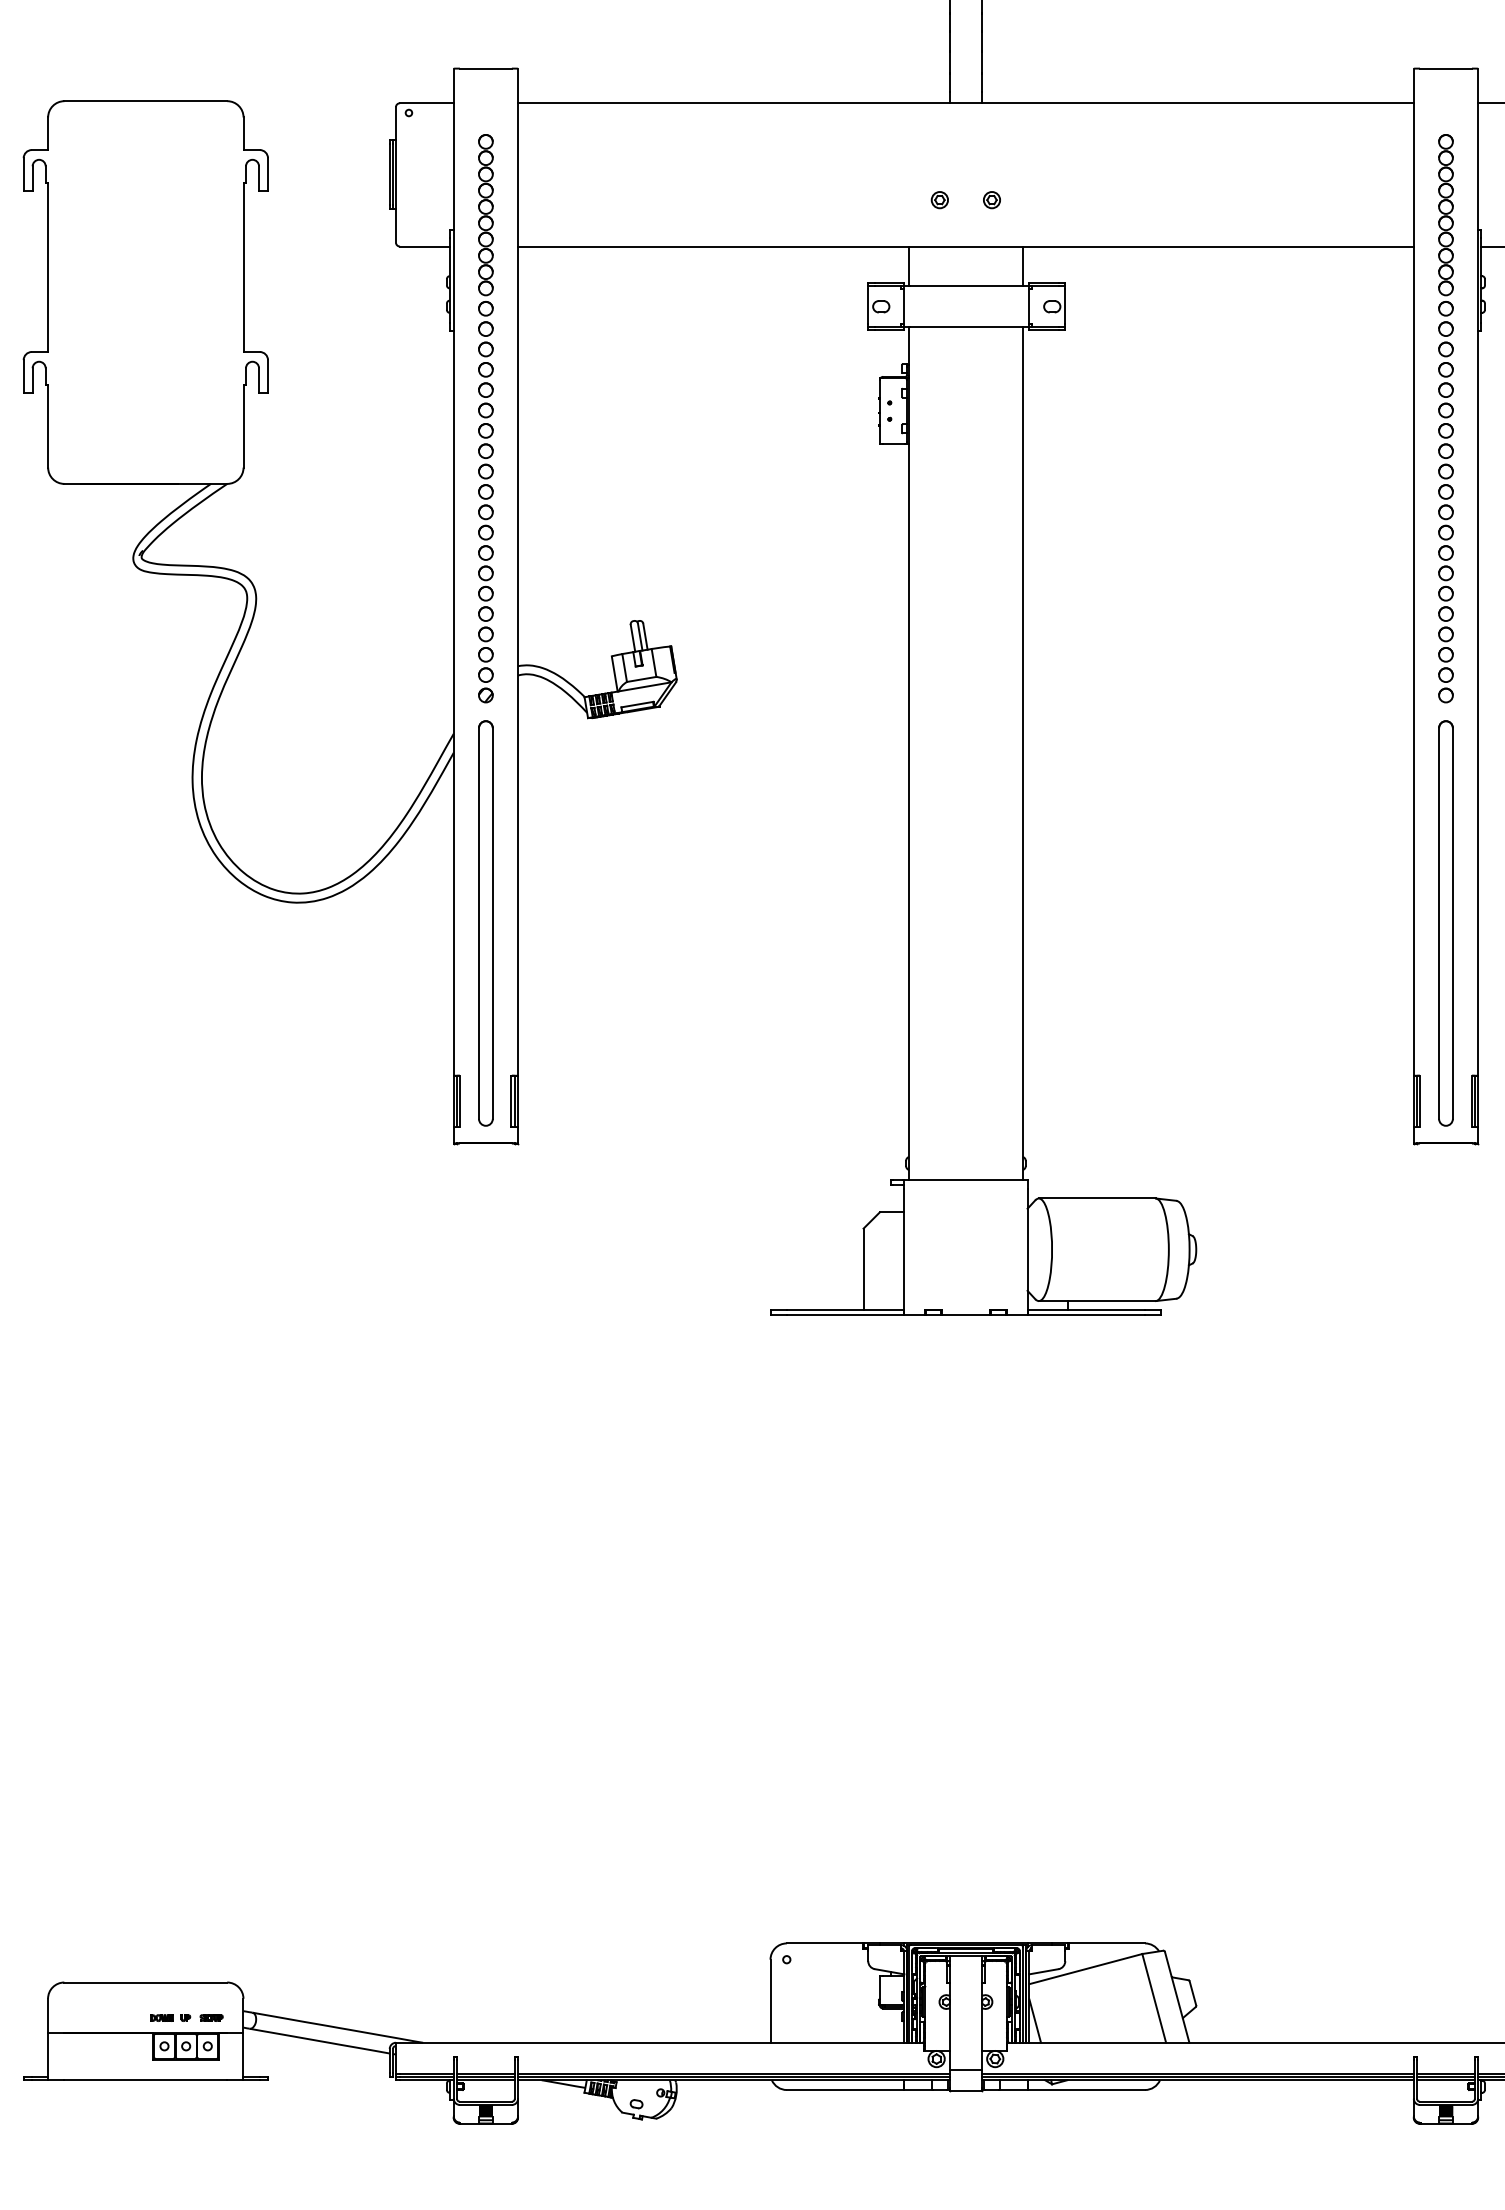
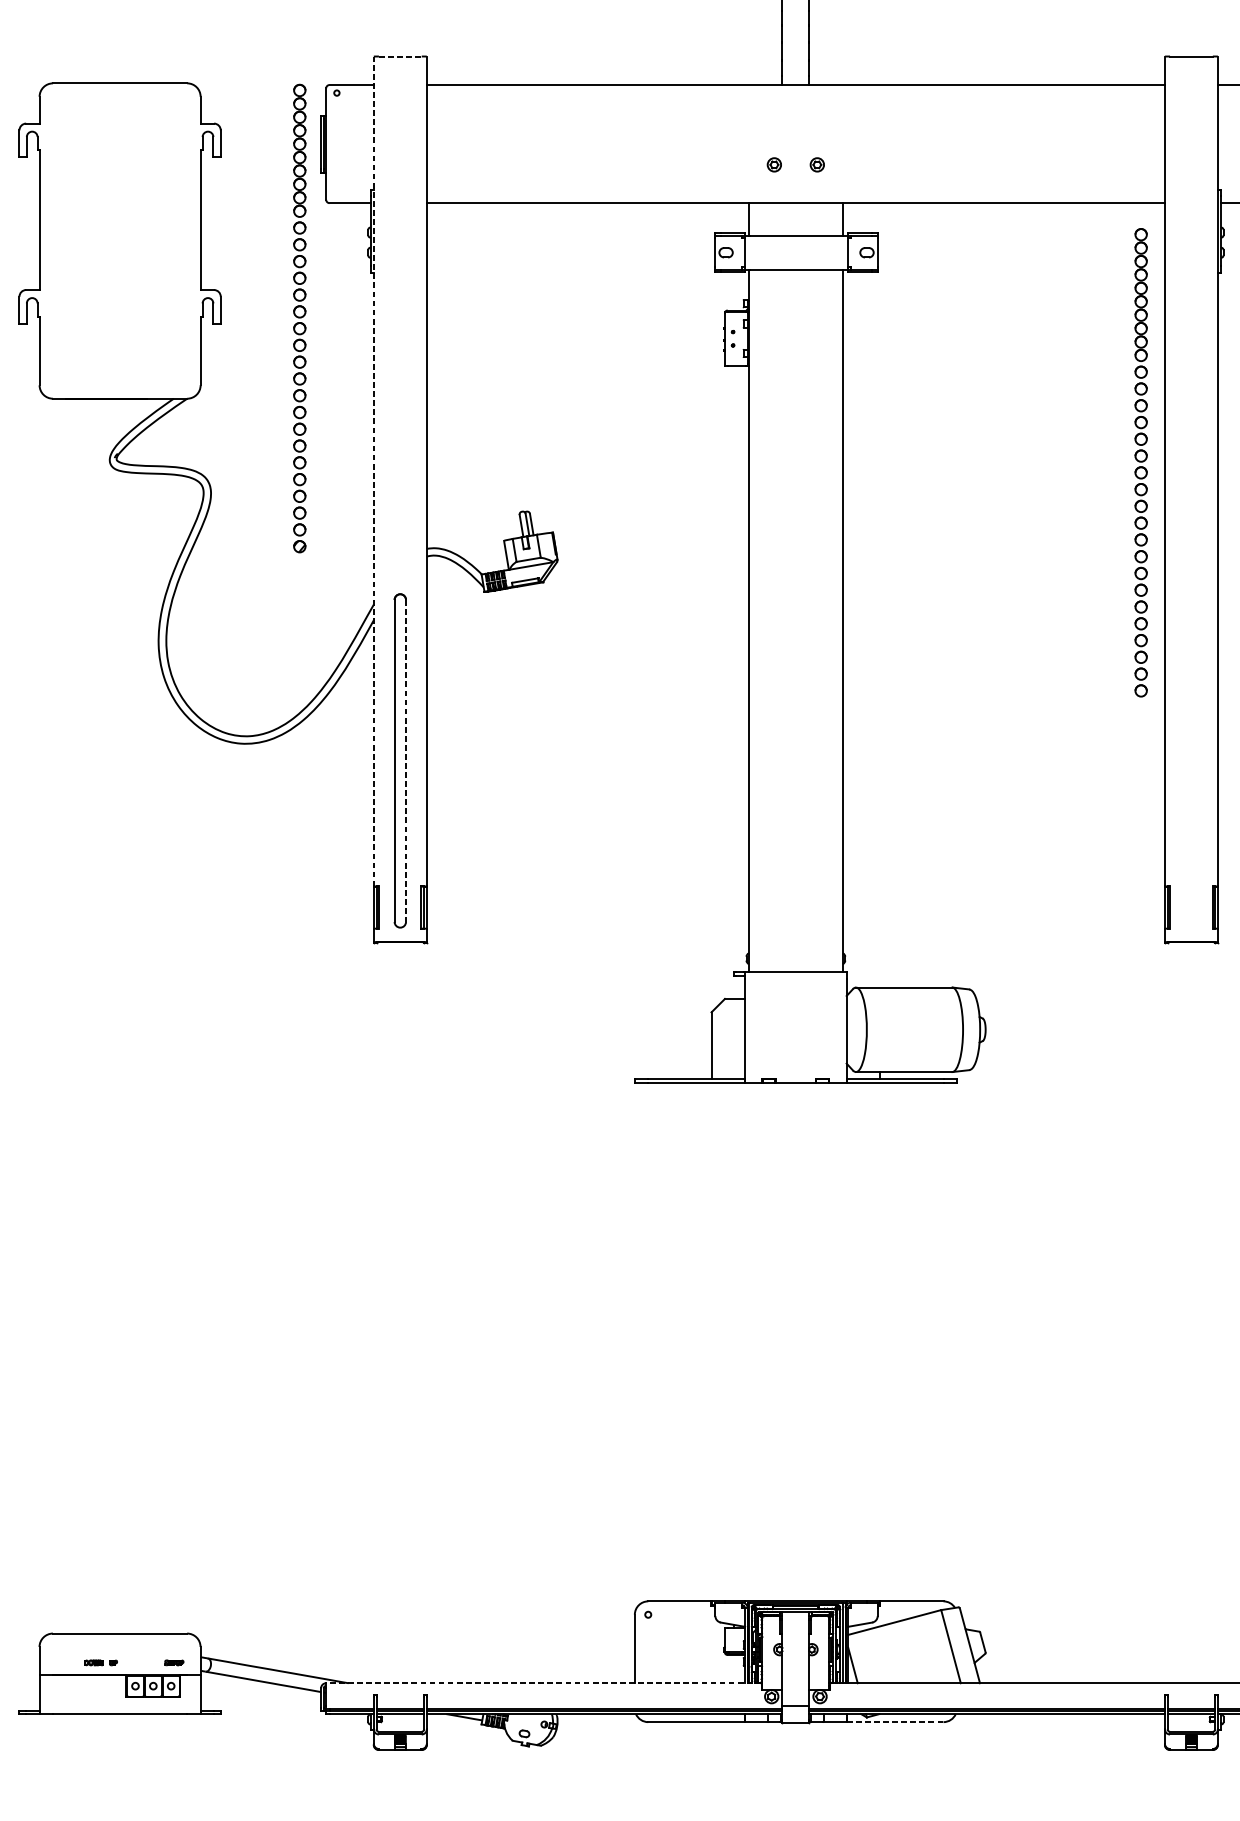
line: (485, 68) -> (399, 56), solid -> dashed
part: (485, 418) -> (299, 318), moved
part: (1445, 418) -> (1140, 462), moved
line: (453, 572) -> (373, 471), solid -> dashed
line: (492, 923) -> (405, 760), solid -> dashed
part: (1445, 923) -> (1191, 760), removed
part: (170, 2017) -> (100, 1662), moved
line: (659, 2042) -> (543, 1683), solid -> dashed
line: (1086, 2090) -> (895, 1722), solid -> dashed

